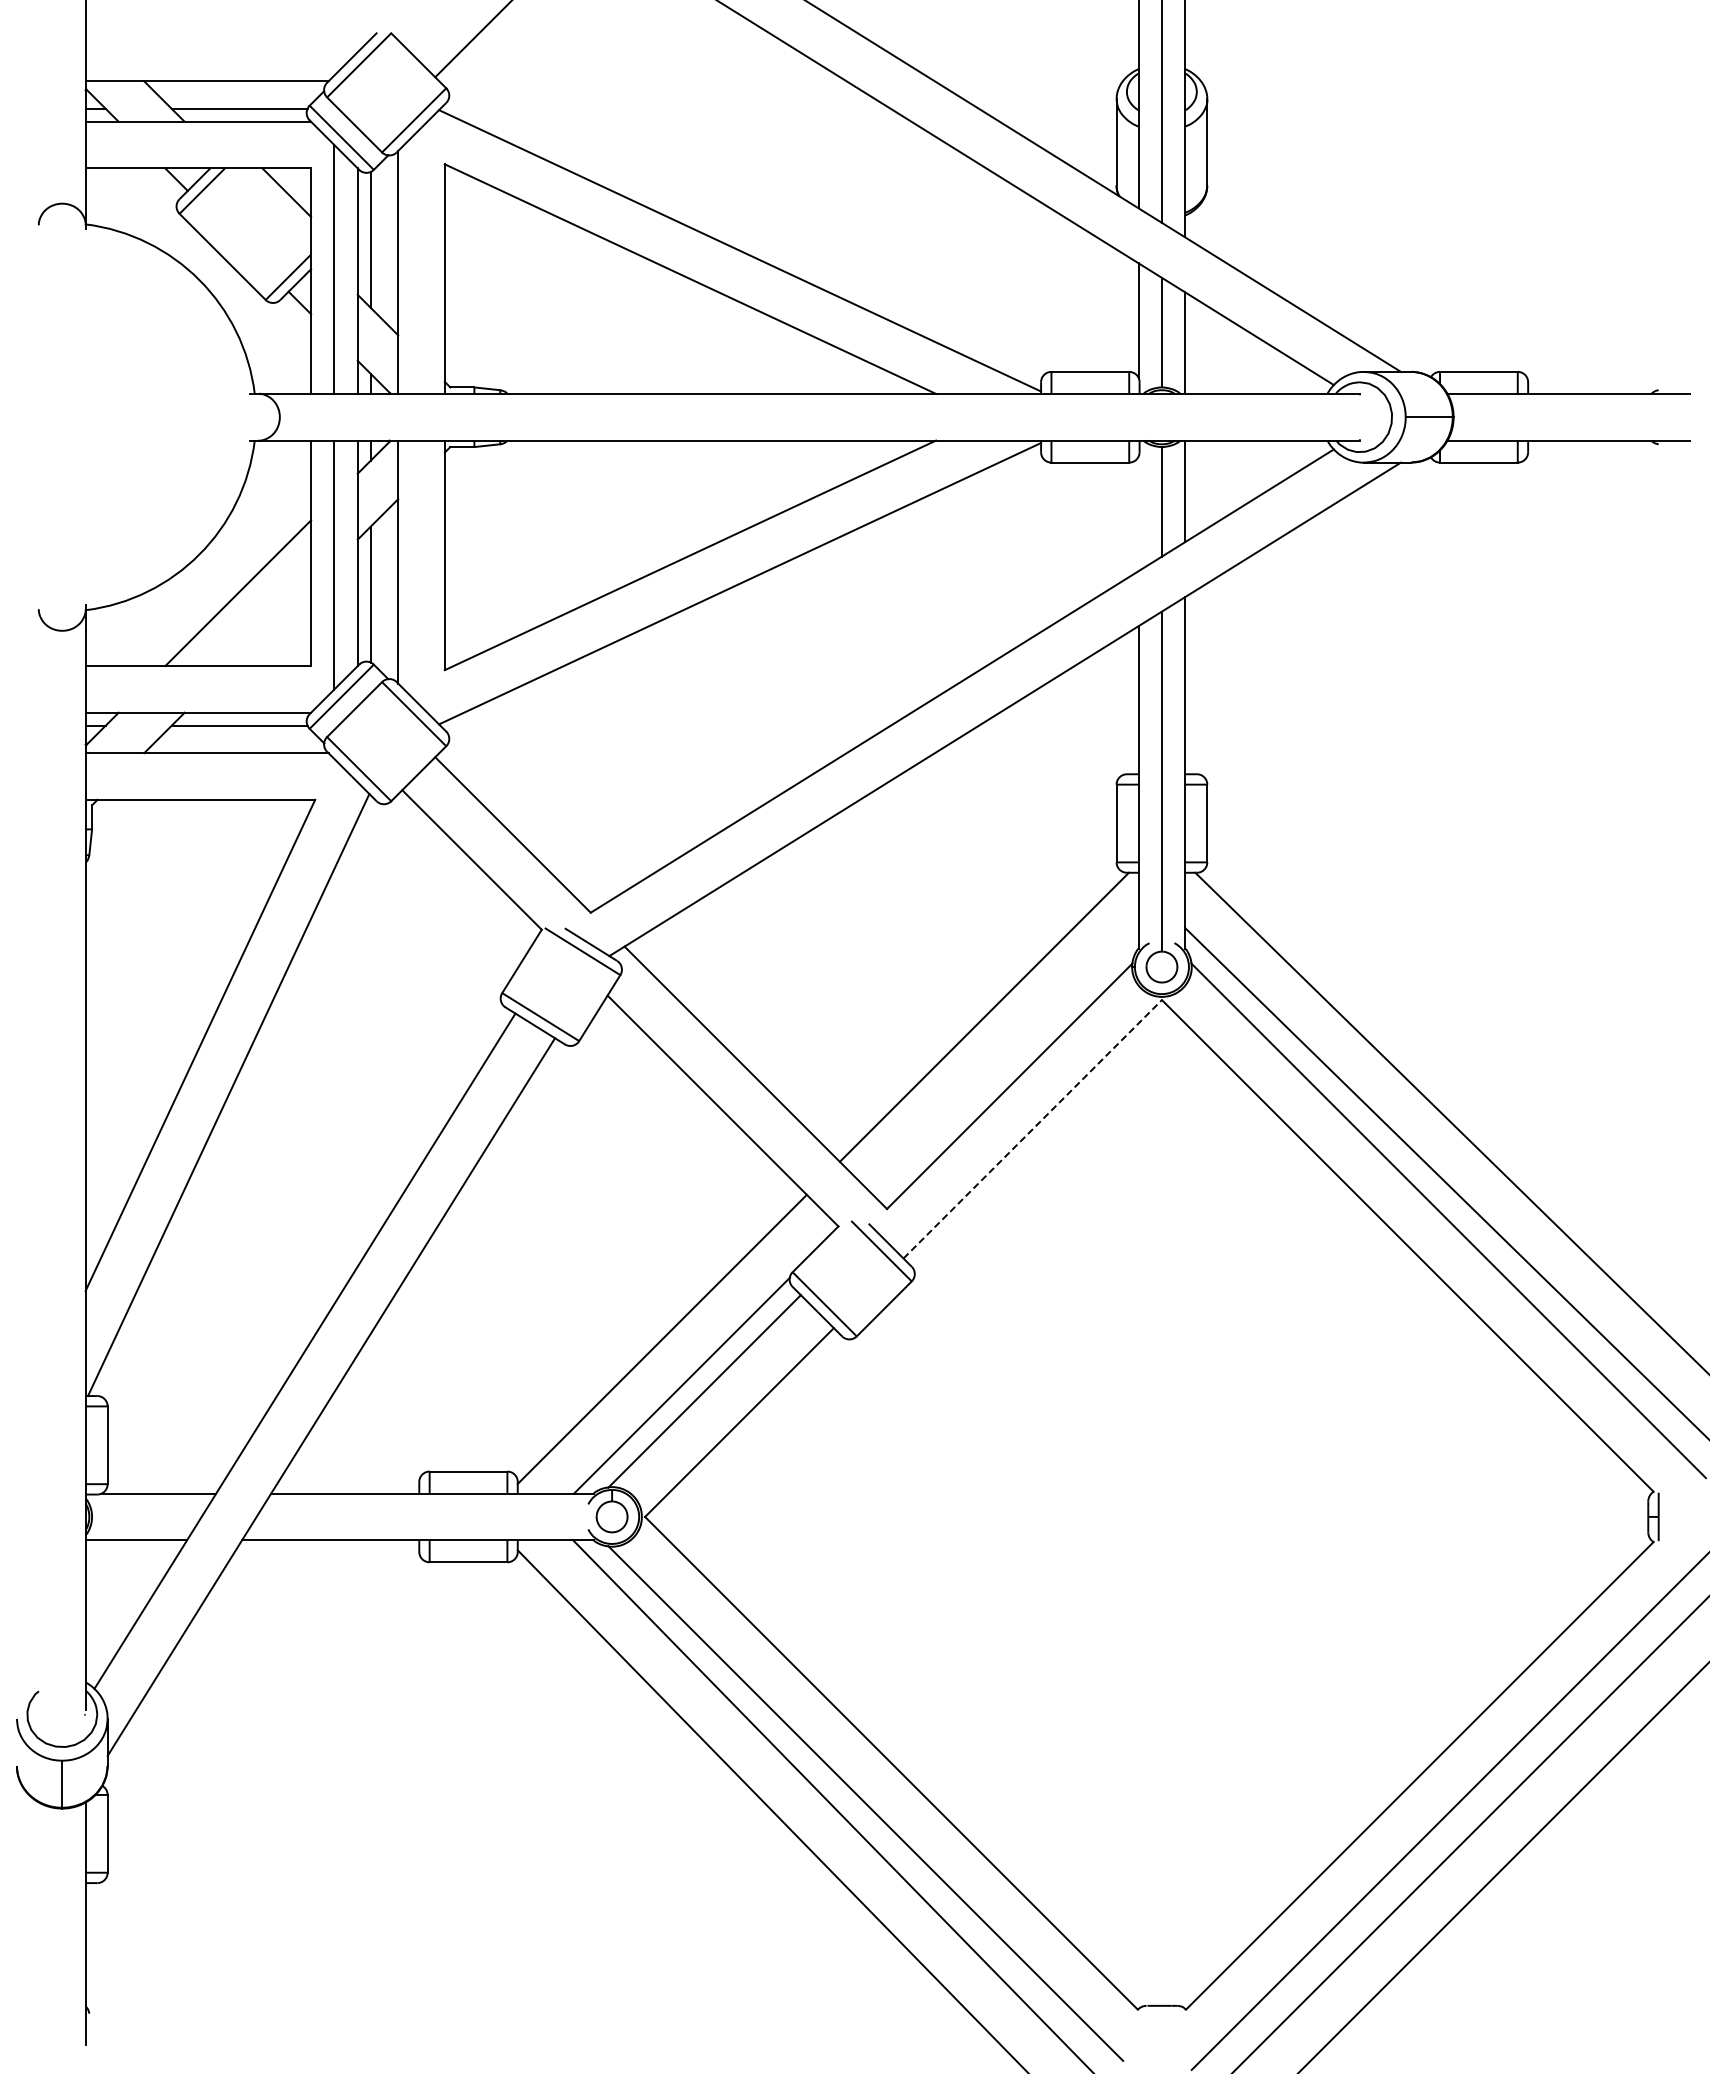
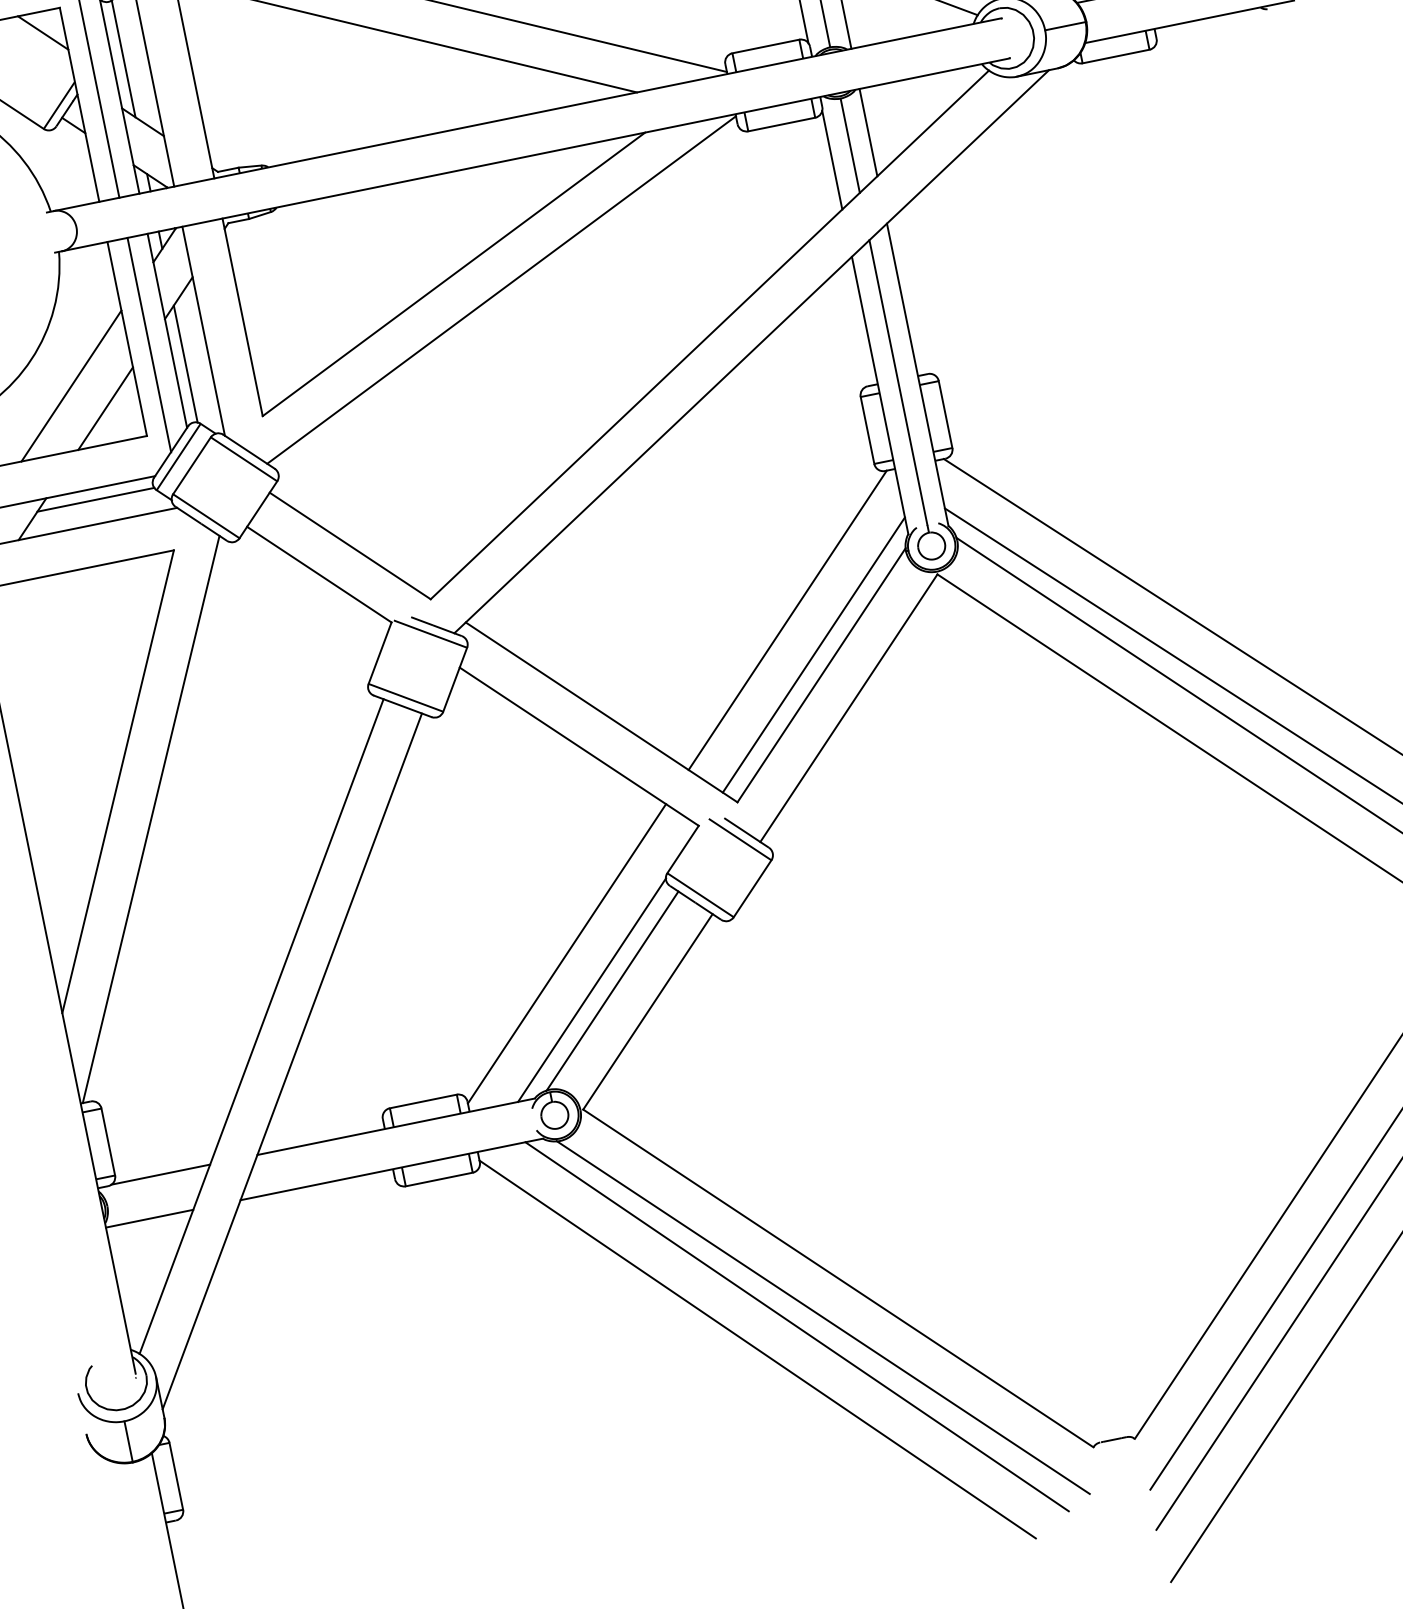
line: (1138, 513) -> (832, 159), added
line: (271, 626) -> (105, 408), added
line: (1005, 1061) -> (813, 654), added
line: (1032, 1129) -> (848, 708), dashed -> solid

